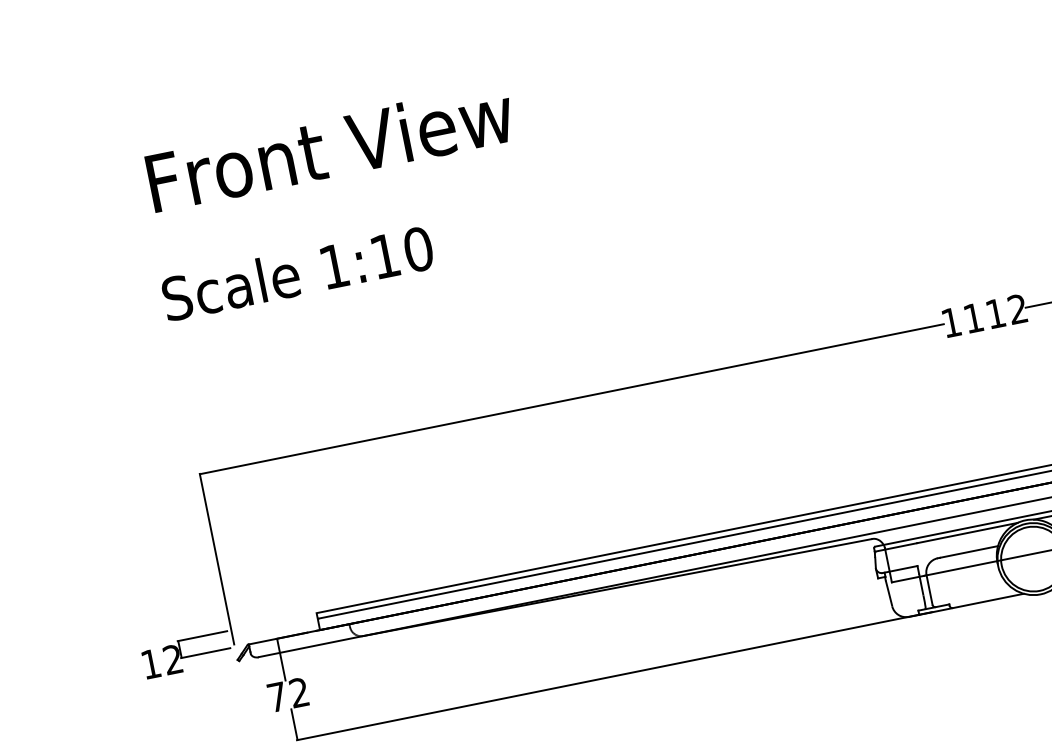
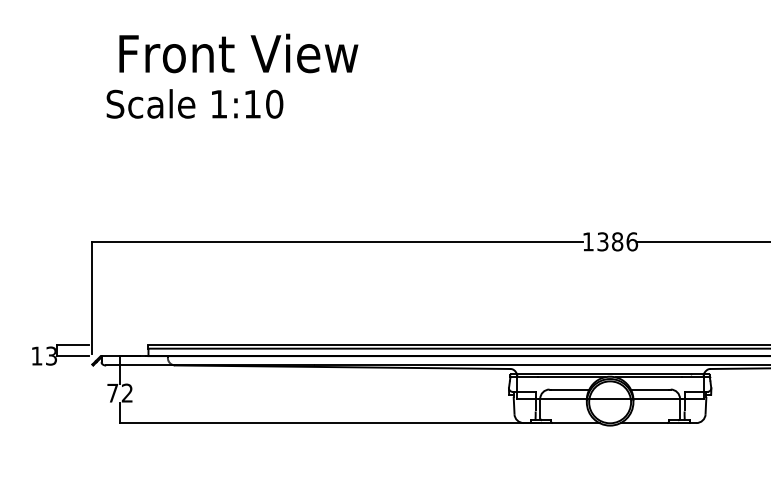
text: (330, 147) -> (238, 53), moved
text: (296, 272) -> (194, 103), moved
text: (995, 313) -> (617, 241), 1112 -> 1386
text: (173, 660) -> (51, 356), 12 -> 13

